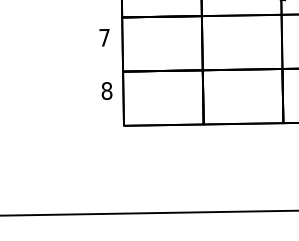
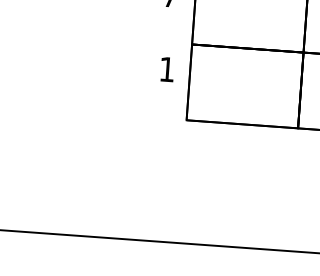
text: (106, 91) -> (166, 70), 8 -> 1

